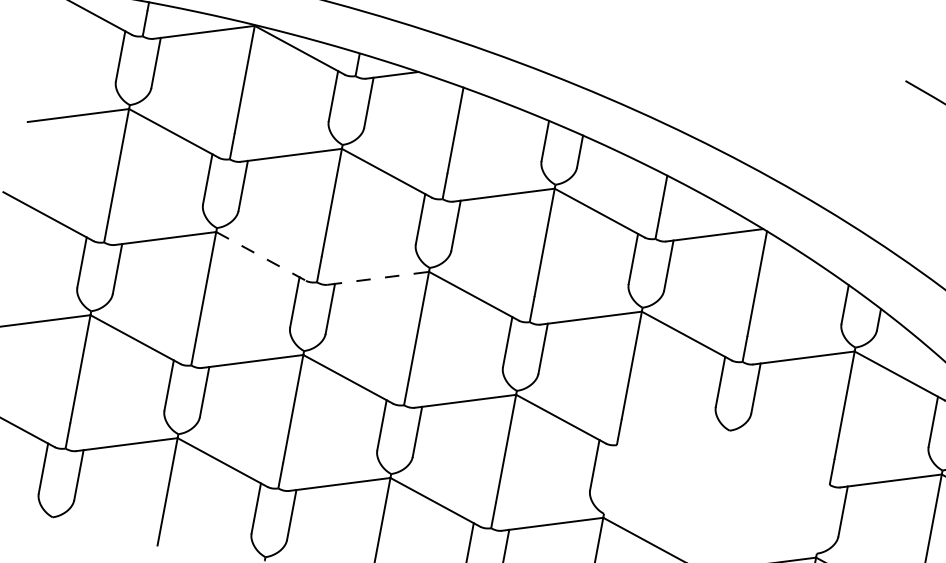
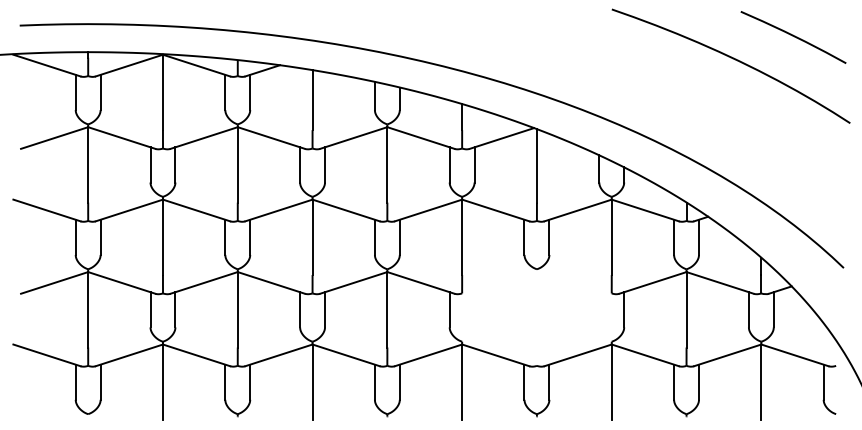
line: (262, 256) -> (197, 210), dashed -> solid
line: (379, 278) -> (279, 210), dashed -> solid

